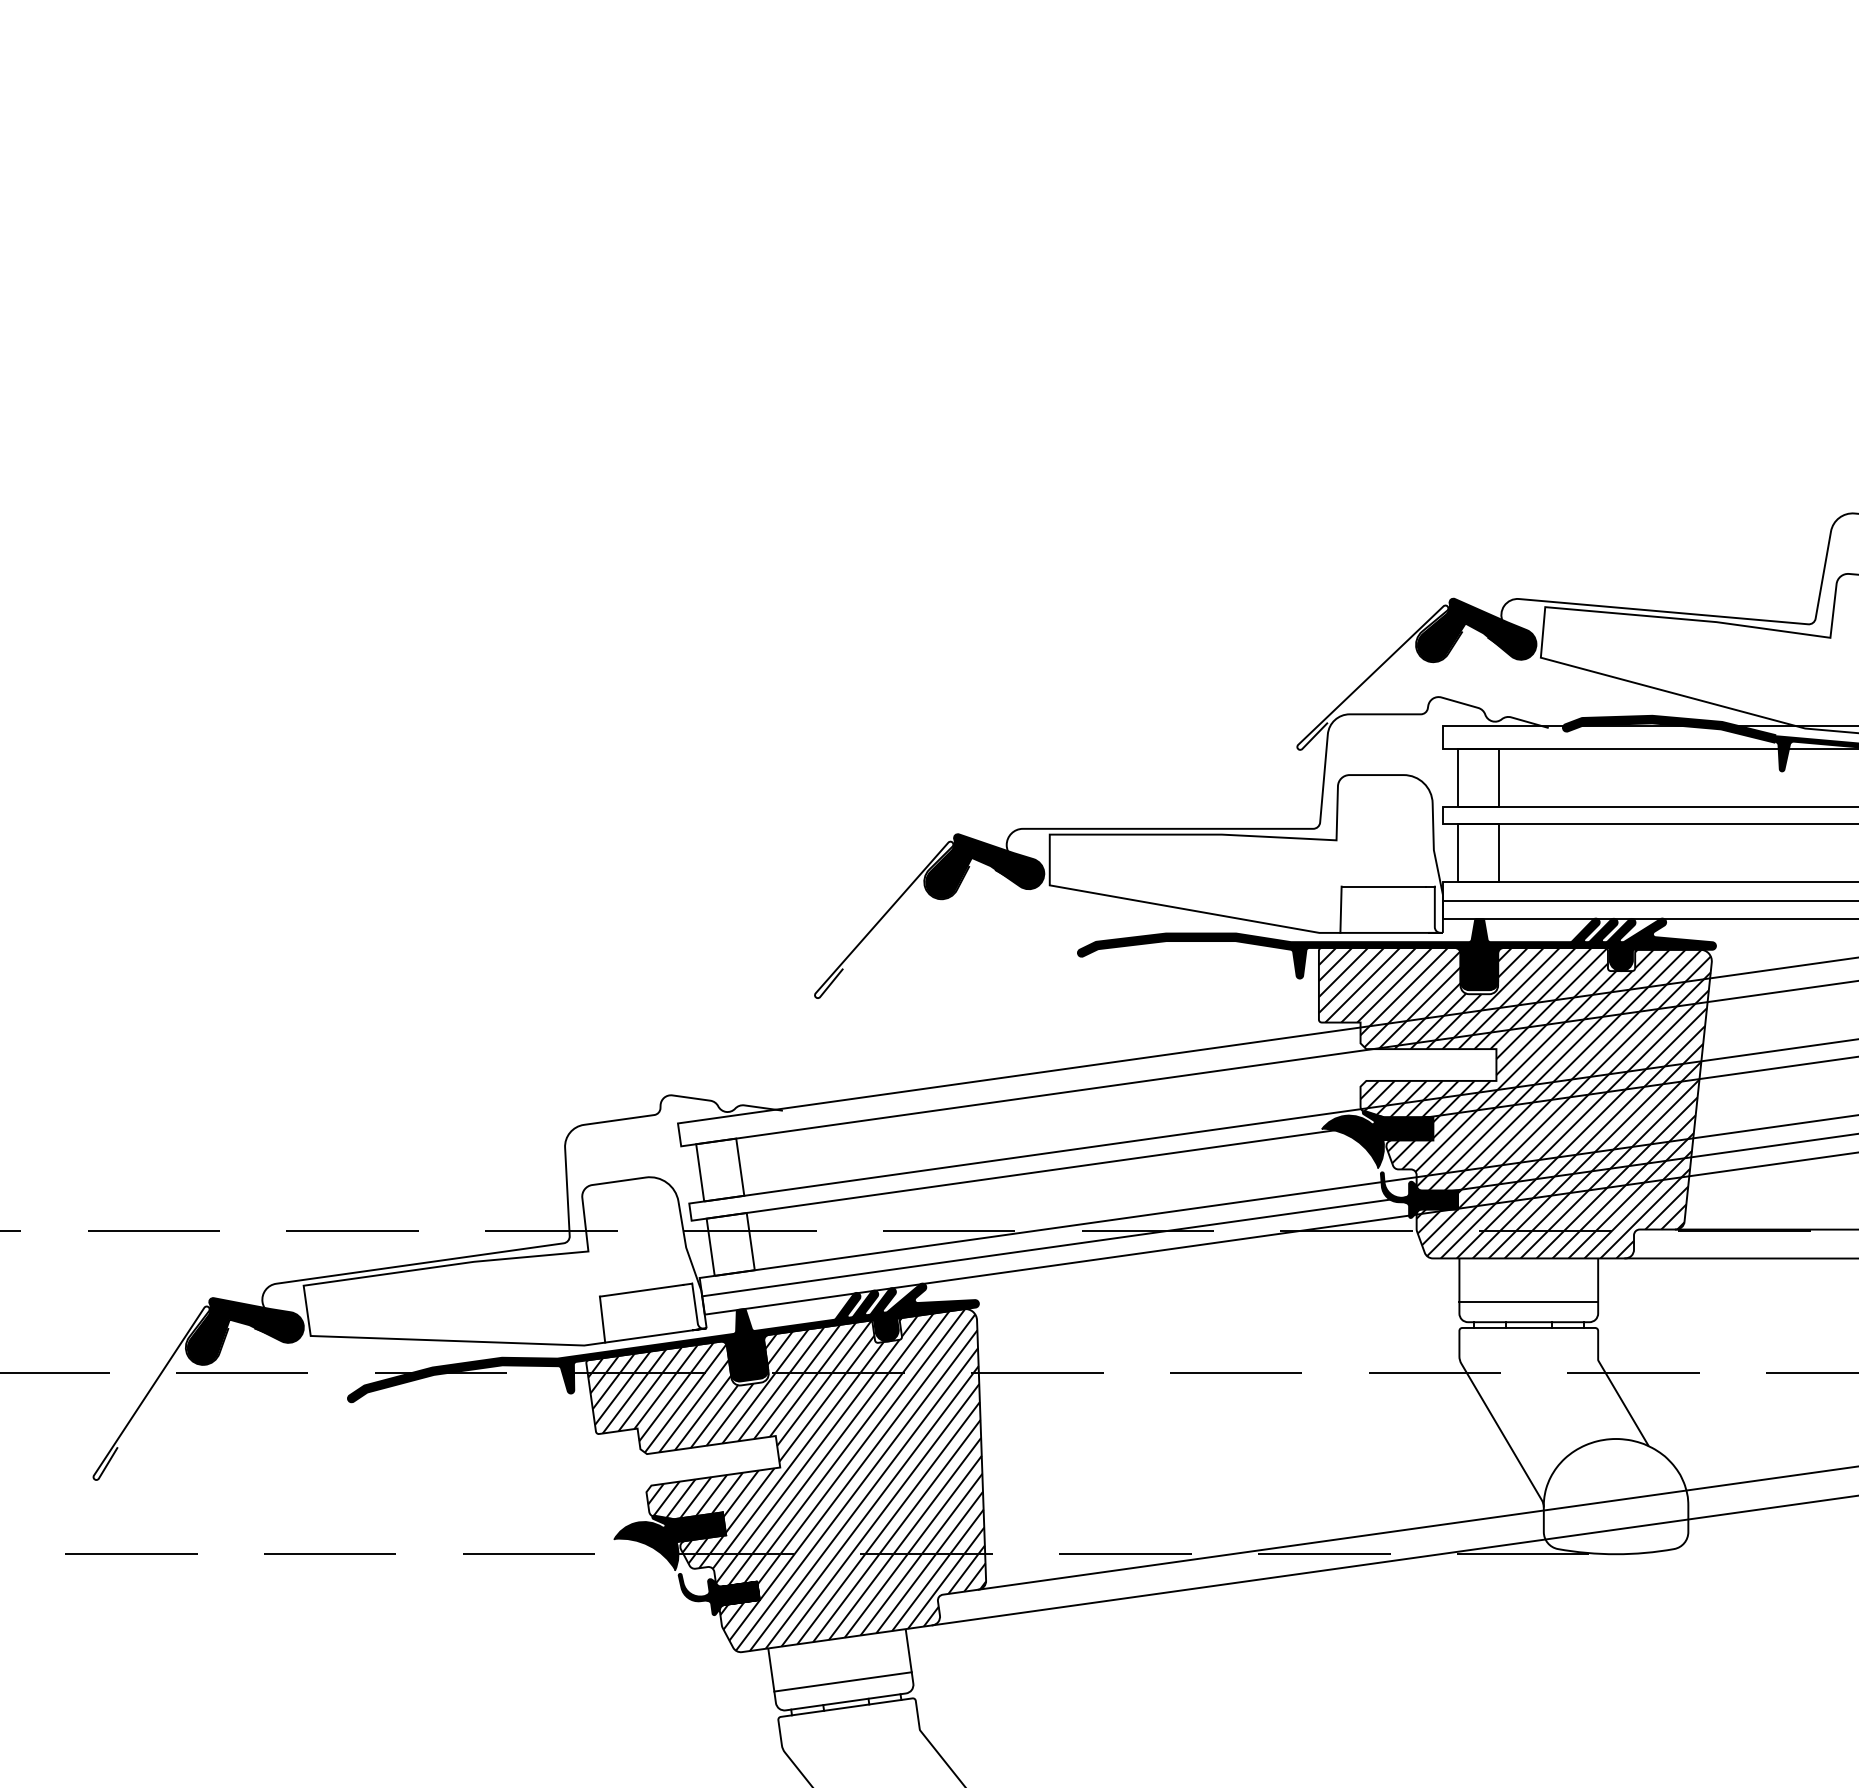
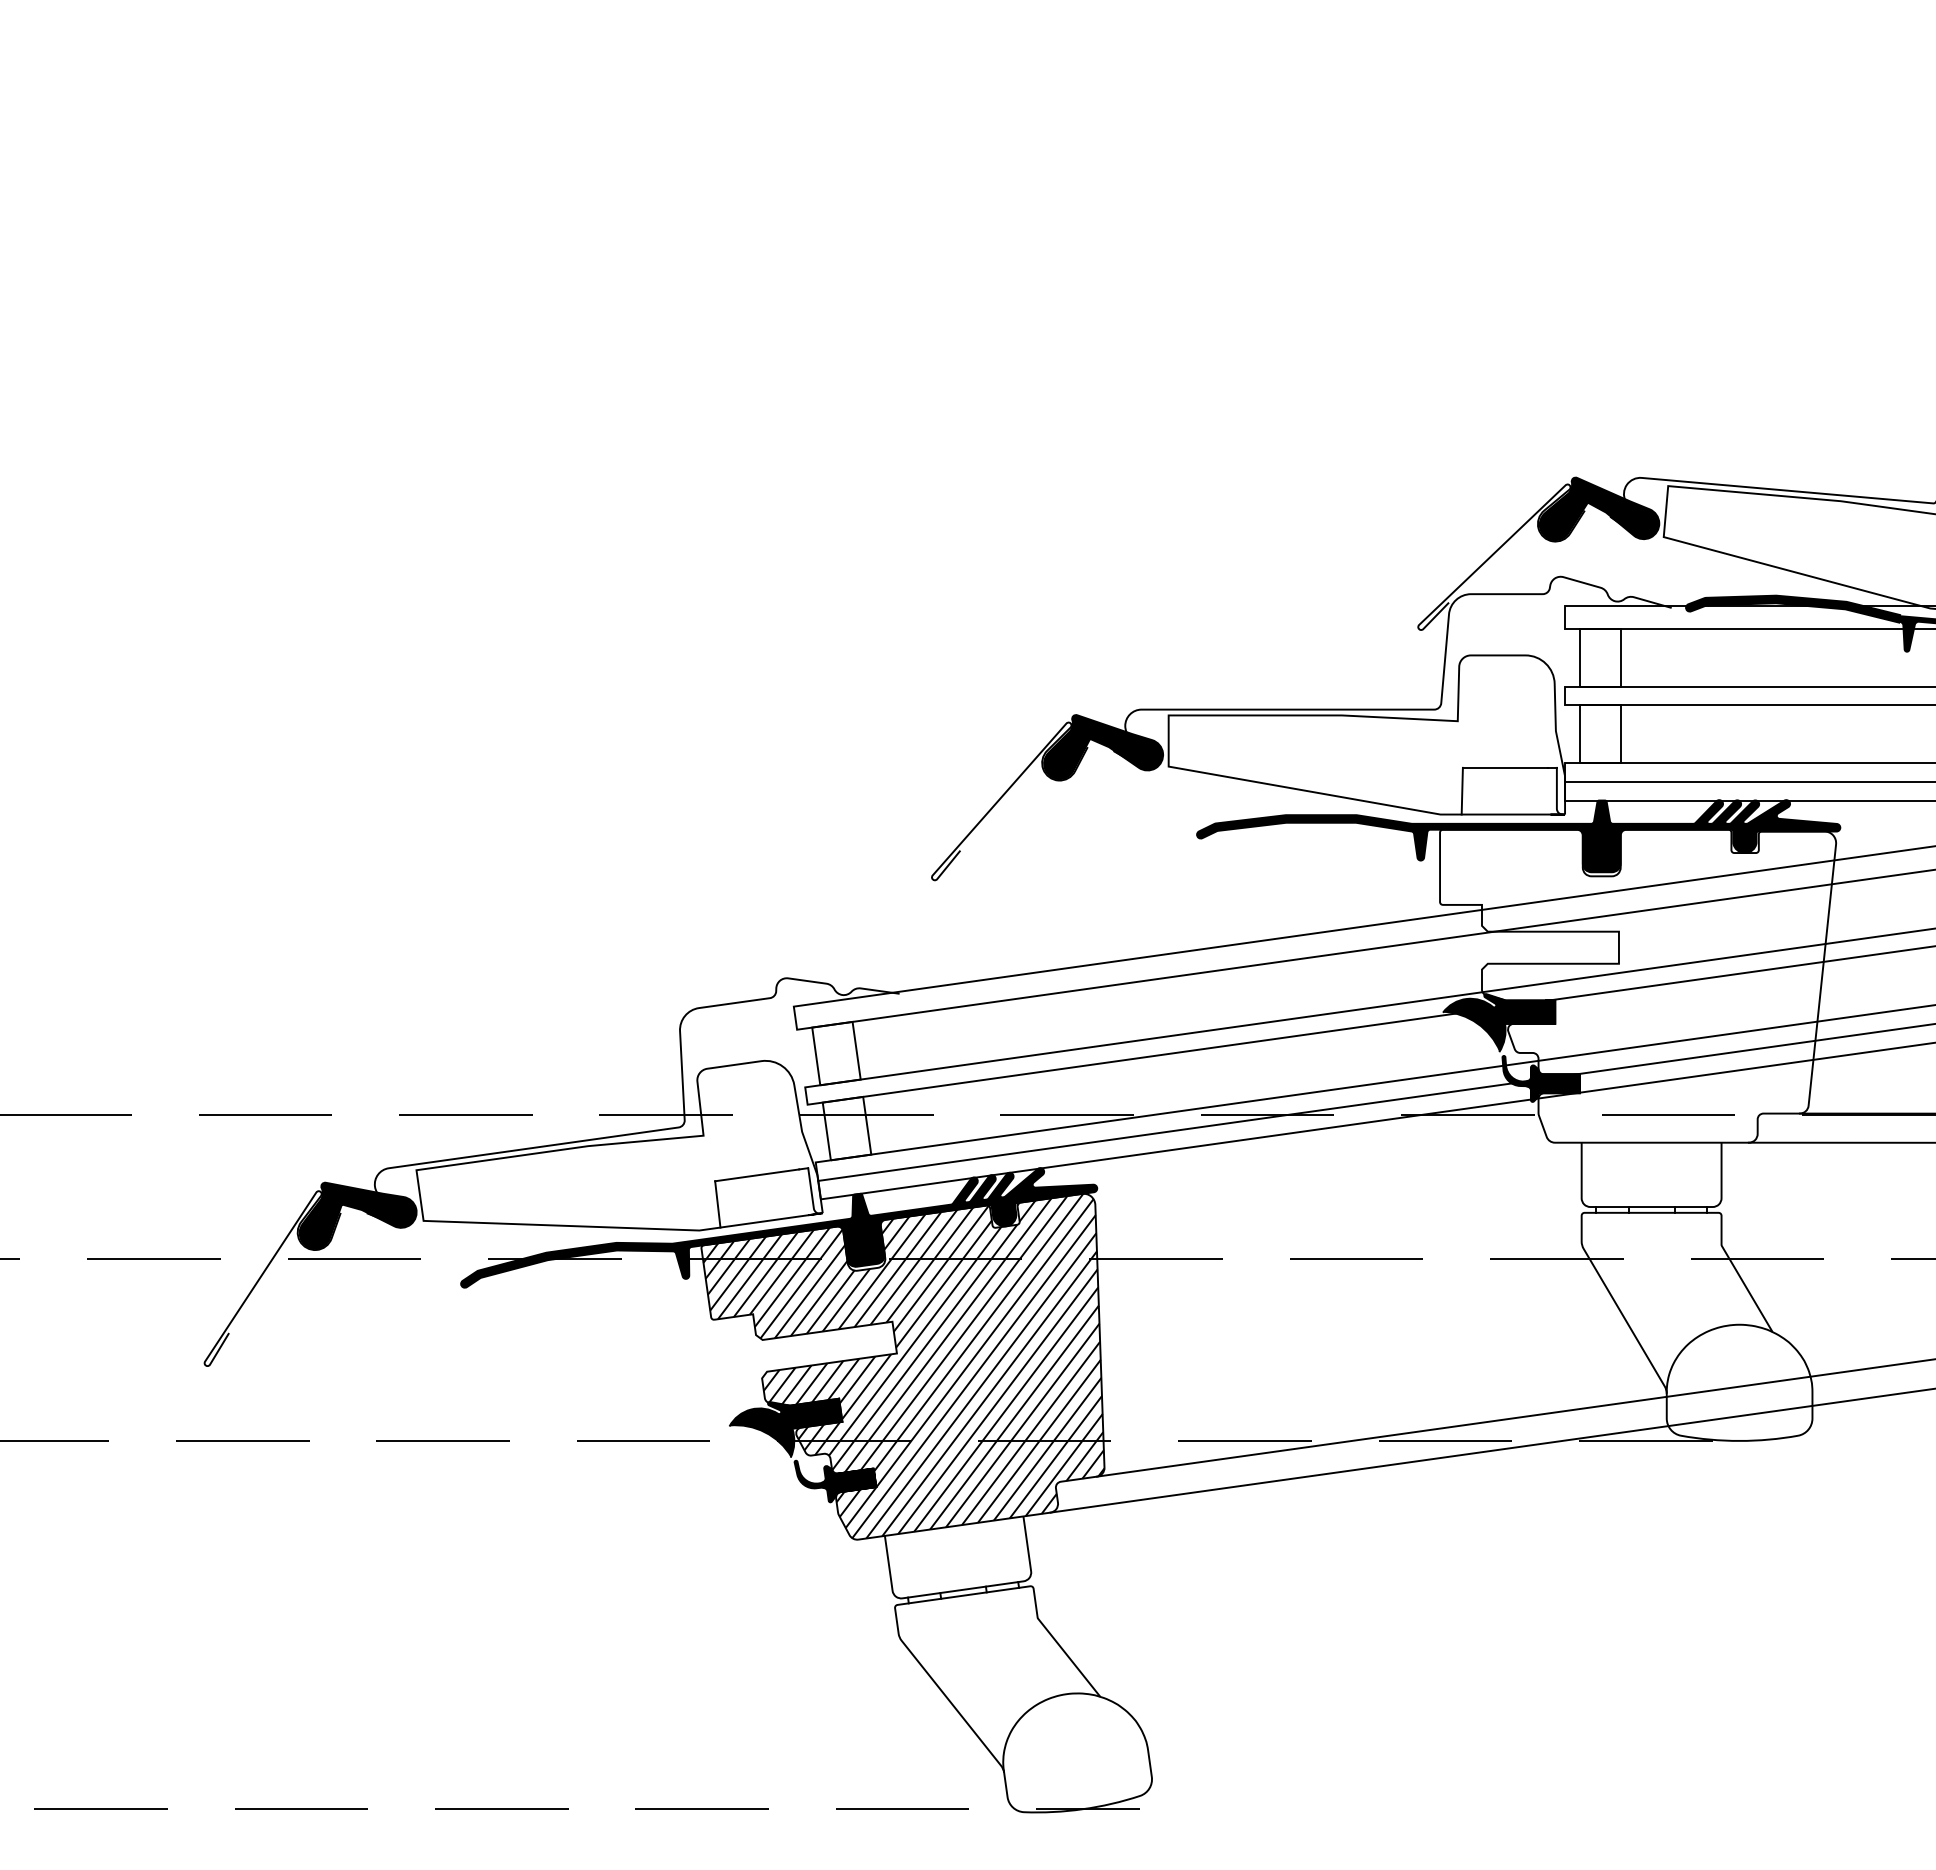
hatch: (1514, 1102) -> (1637, 985), removed
line: (1528, 1301) -> (1651, 1186), removed
line: (843, 1681) -> (960, 1569), removed

